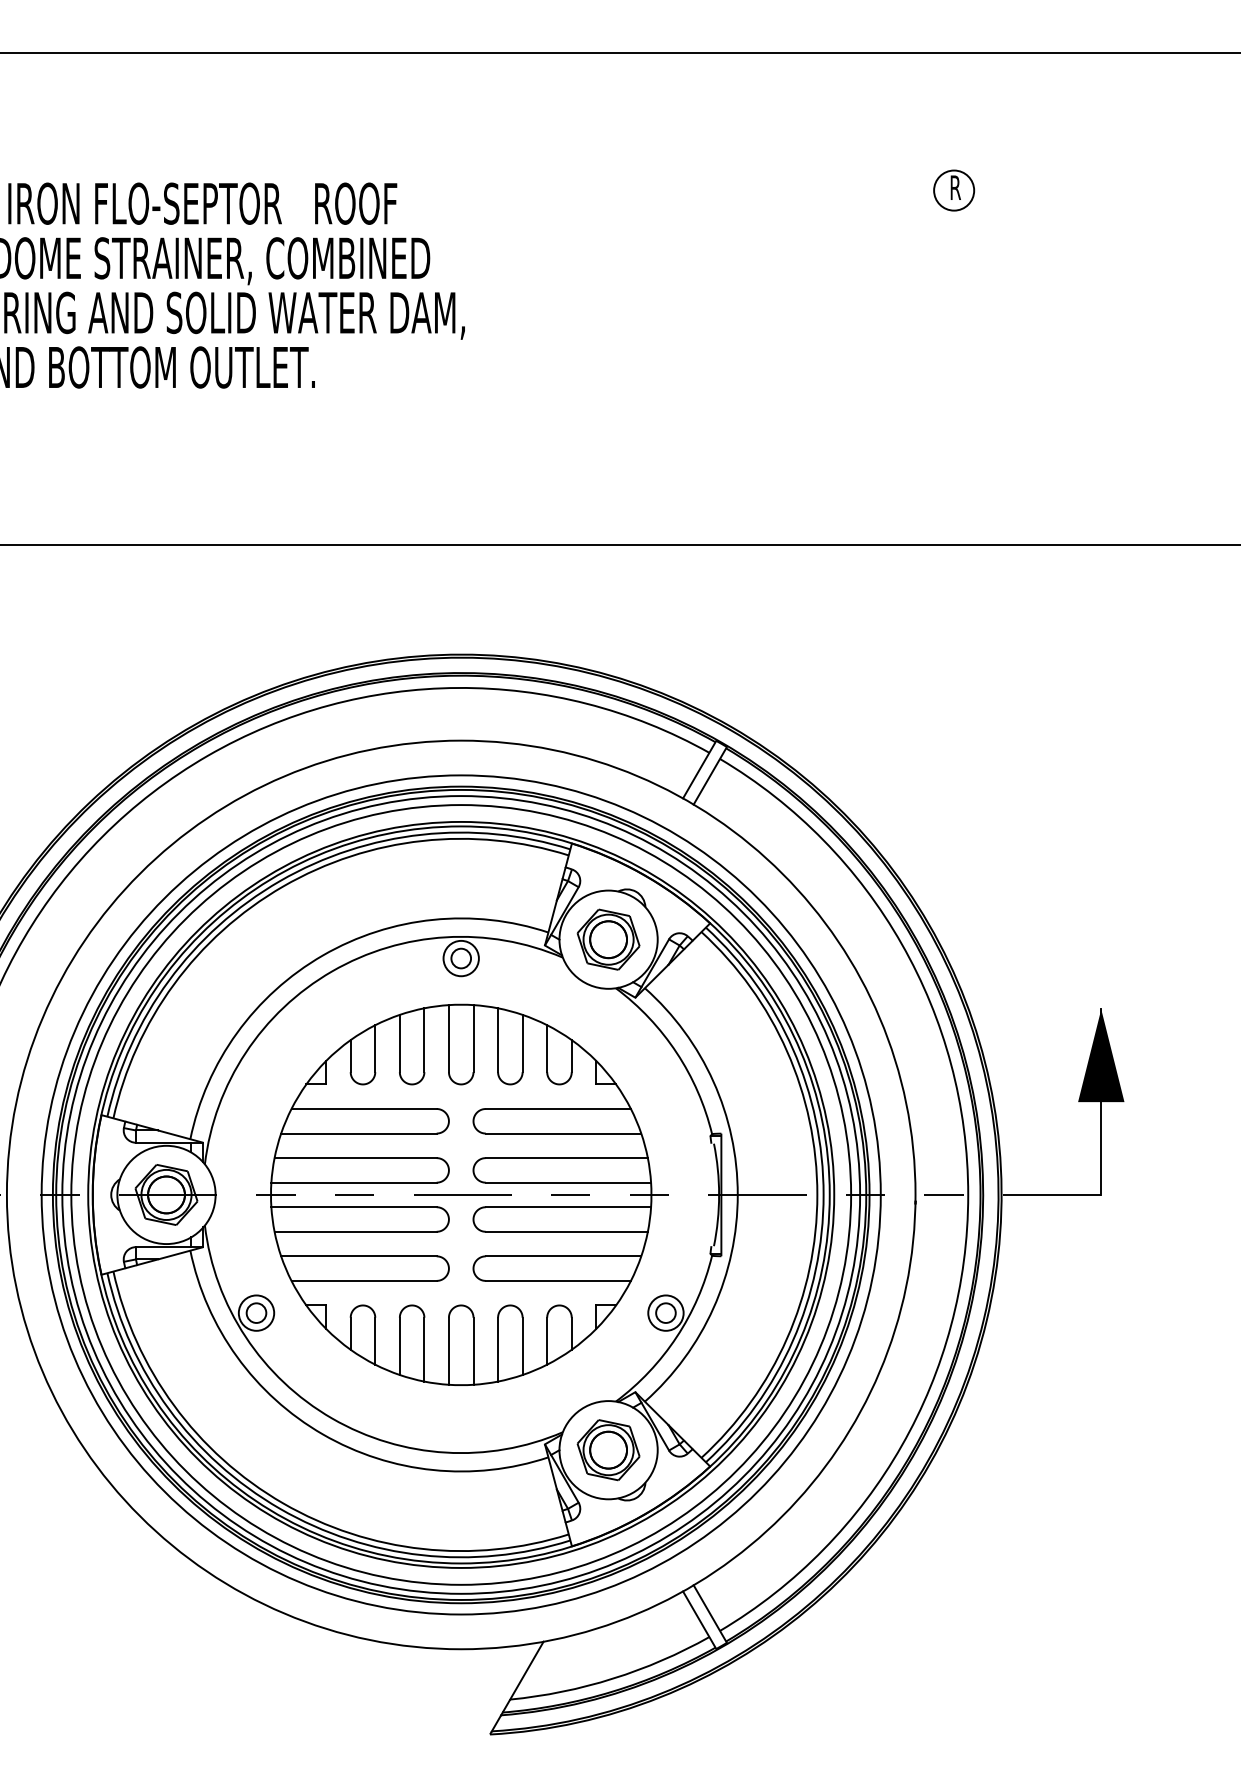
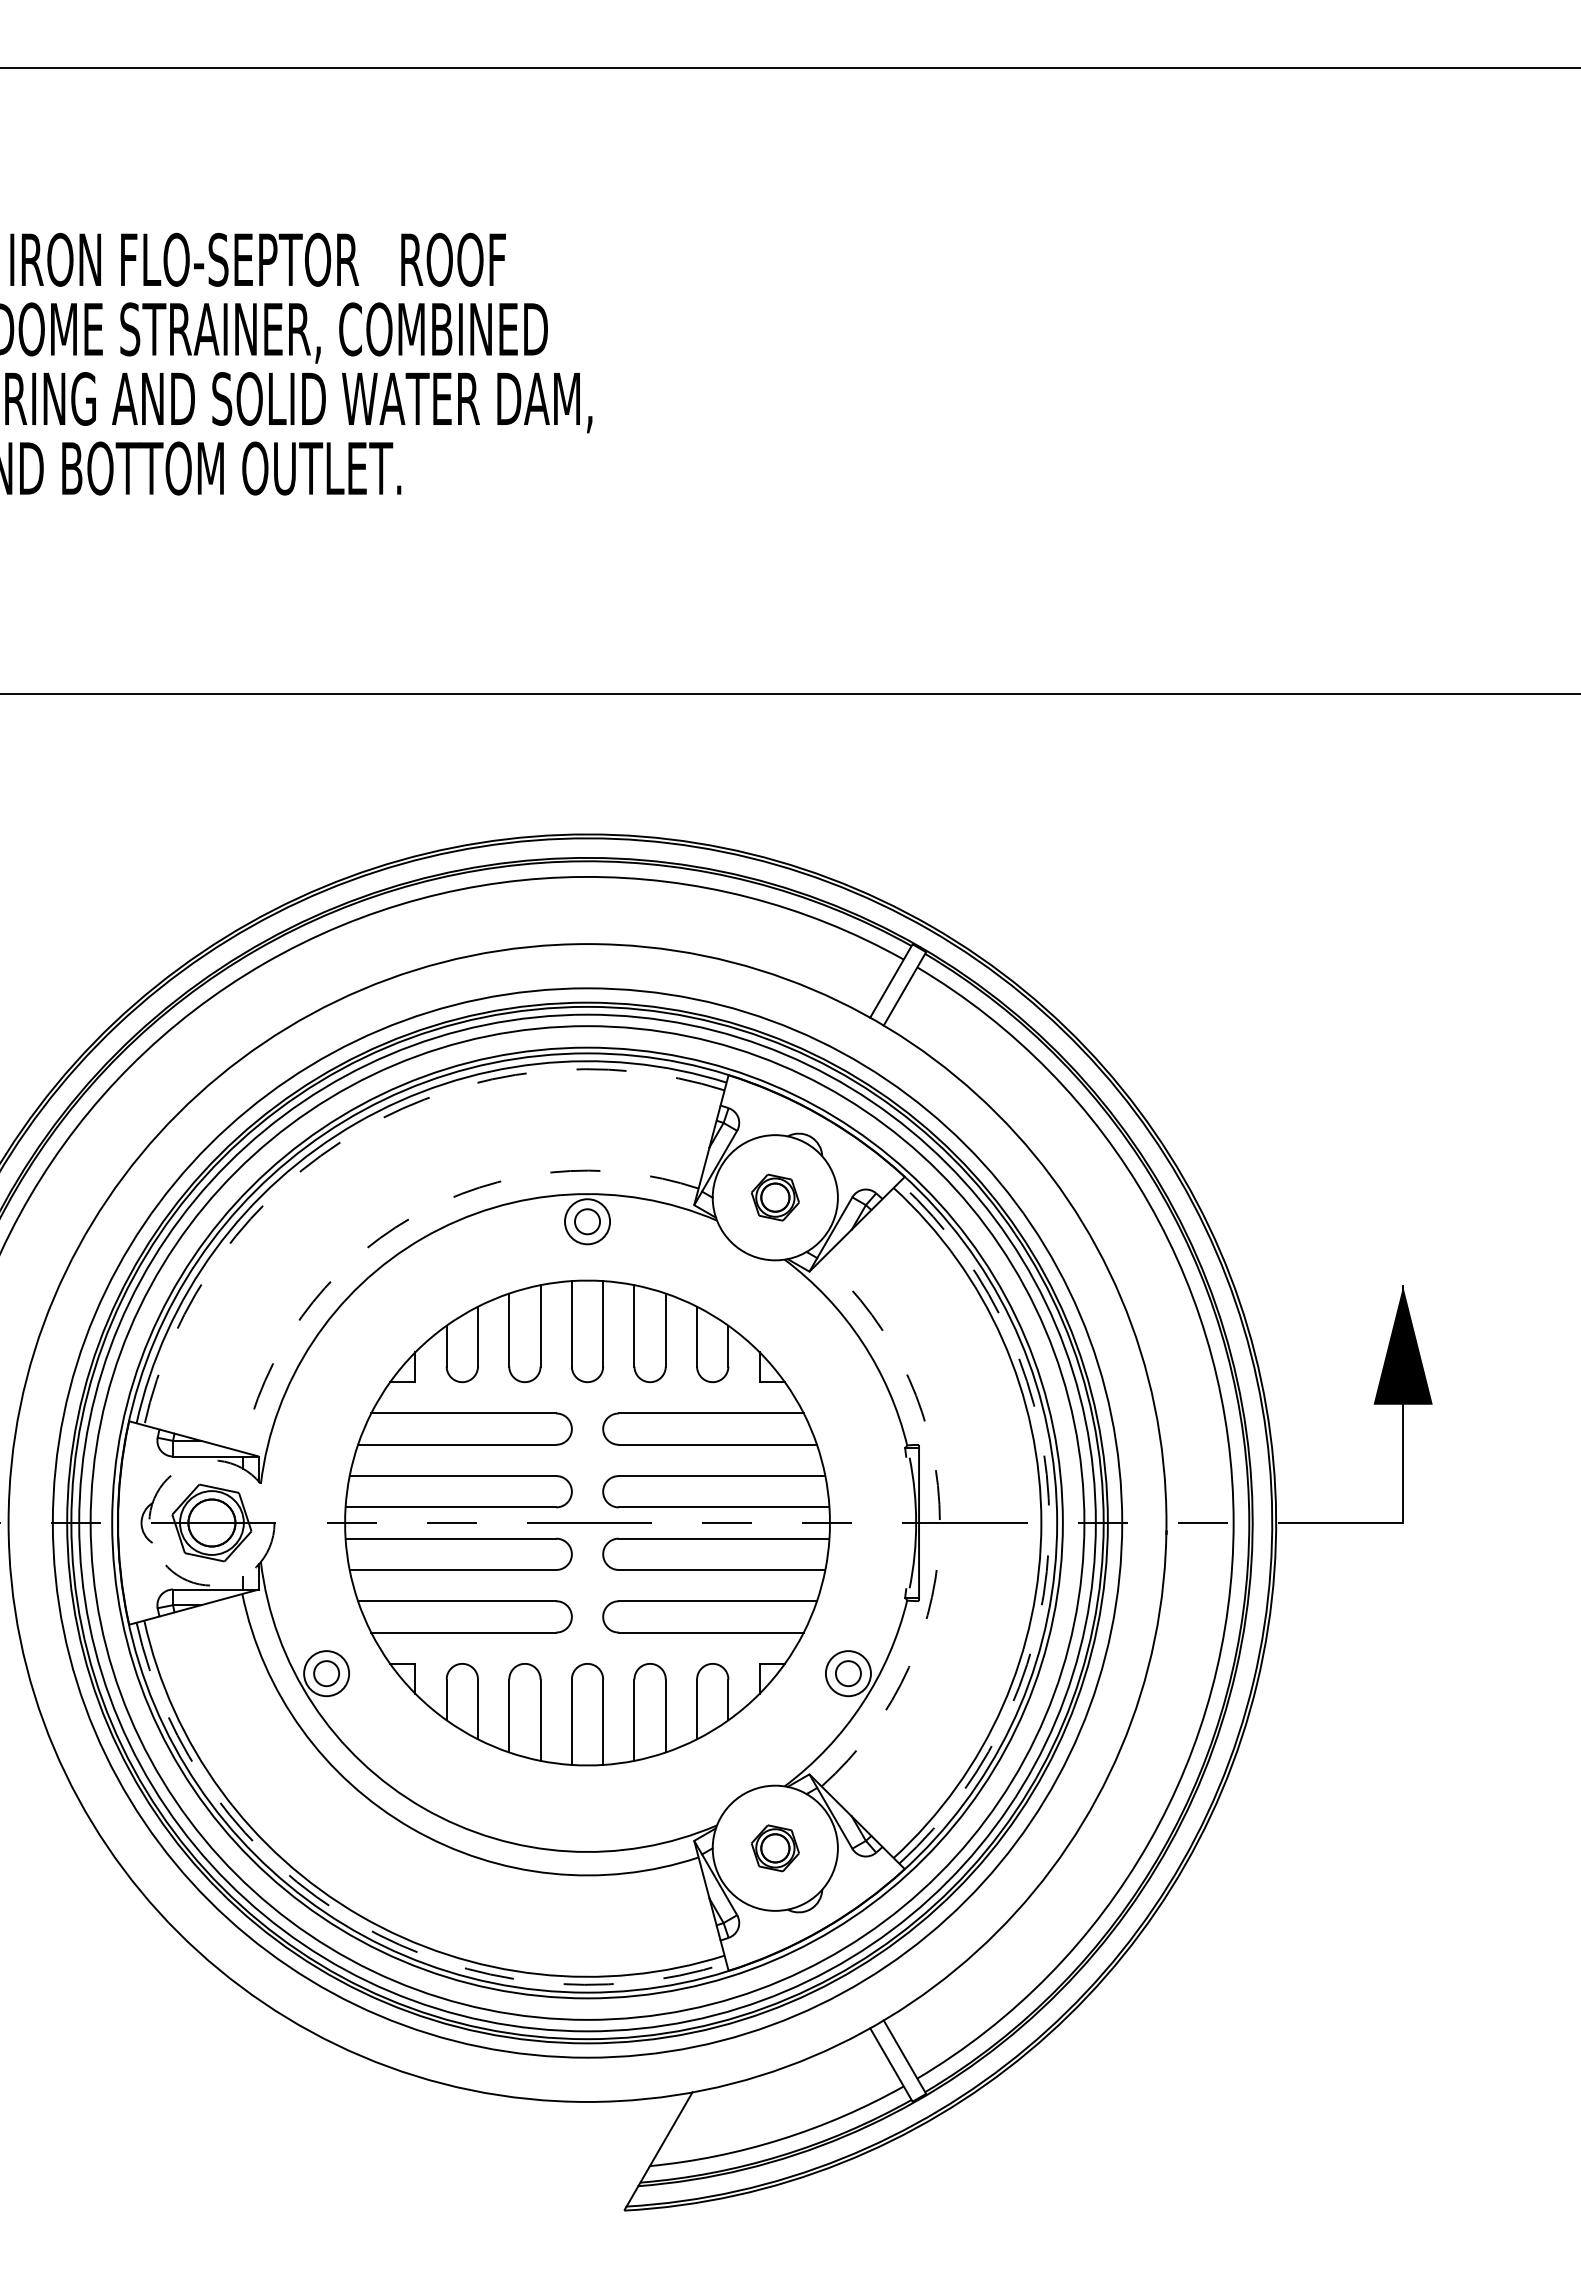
part: (953, 190) -> (1215, 242), removed
arc: (283, 886) -> (360, 1129), solid -> dashed
part: (608, 939) -> (775, 1197), size x0.6
arc: (323, 955) -> (411, 1217), solid -> dashed
circle: (166, 1194) -> (211, 1522), solid -> dashed
arc: (737, 1195) -> (939, 1523), solid -> dashed
arc: (823, 1195) -> (1049, 1523), solid -> dashed
part: (608, 1450) -> (775, 1848), size x0.6
arc: (279, 1508) -> (356, 1922), solid -> dashed

